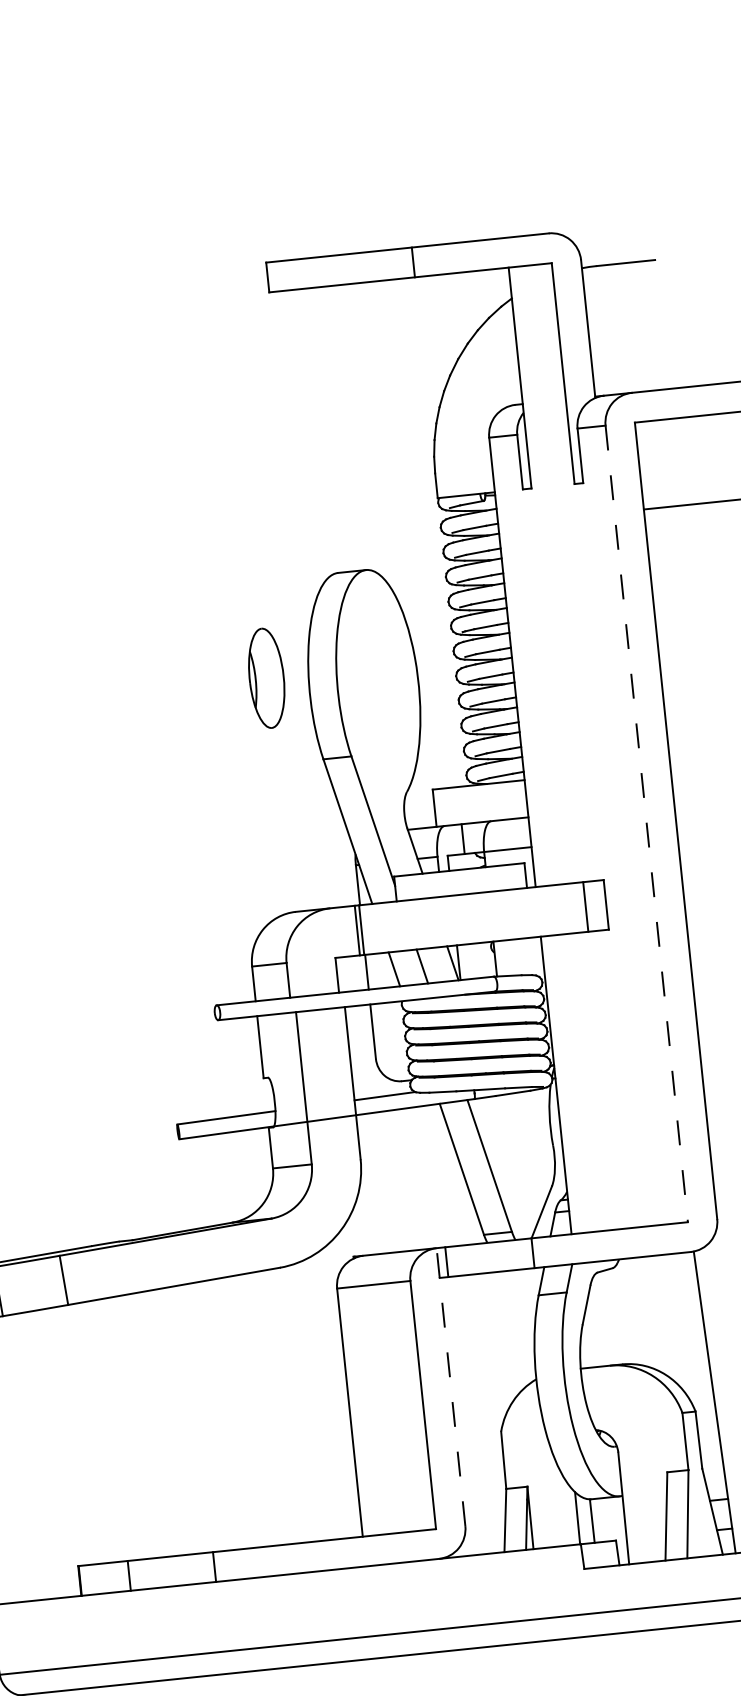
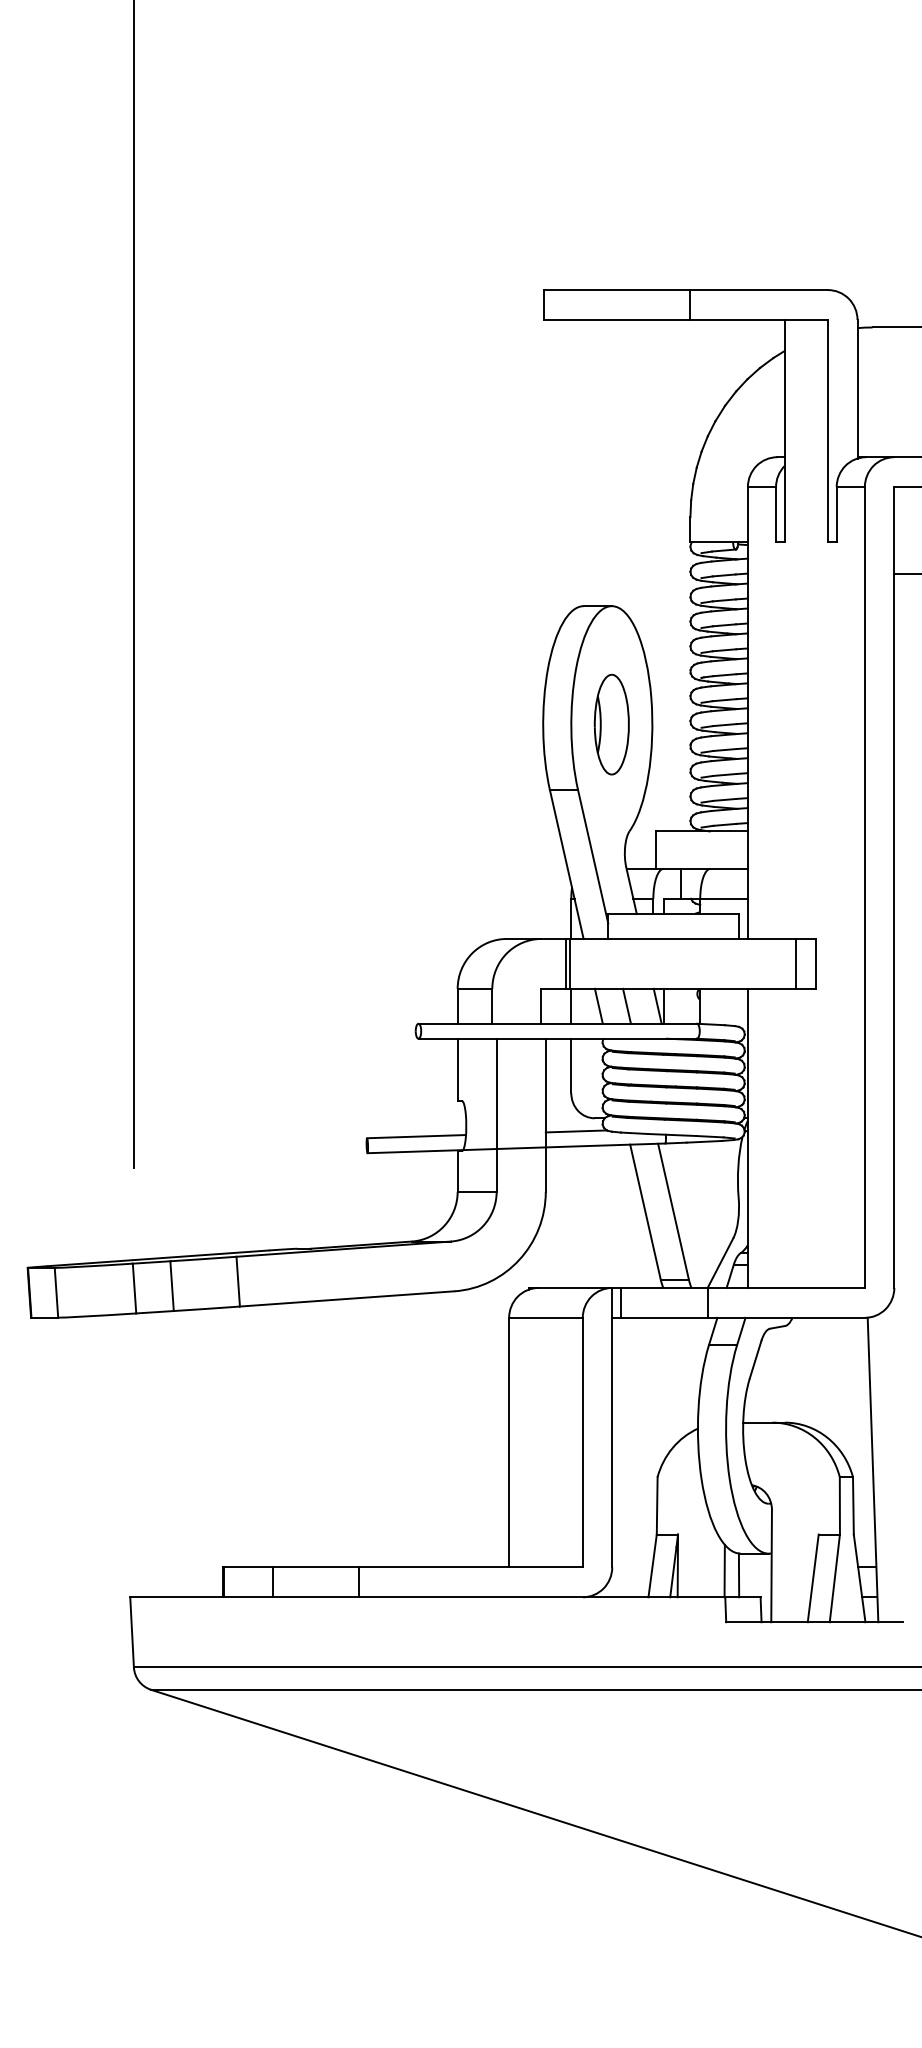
part: (266, 678) -> (611, 724), moved
line: (646, 824) -> (864, 888), dashed -> solid
line: (451, 1386) -> (612, 1427), dashed -> solid

